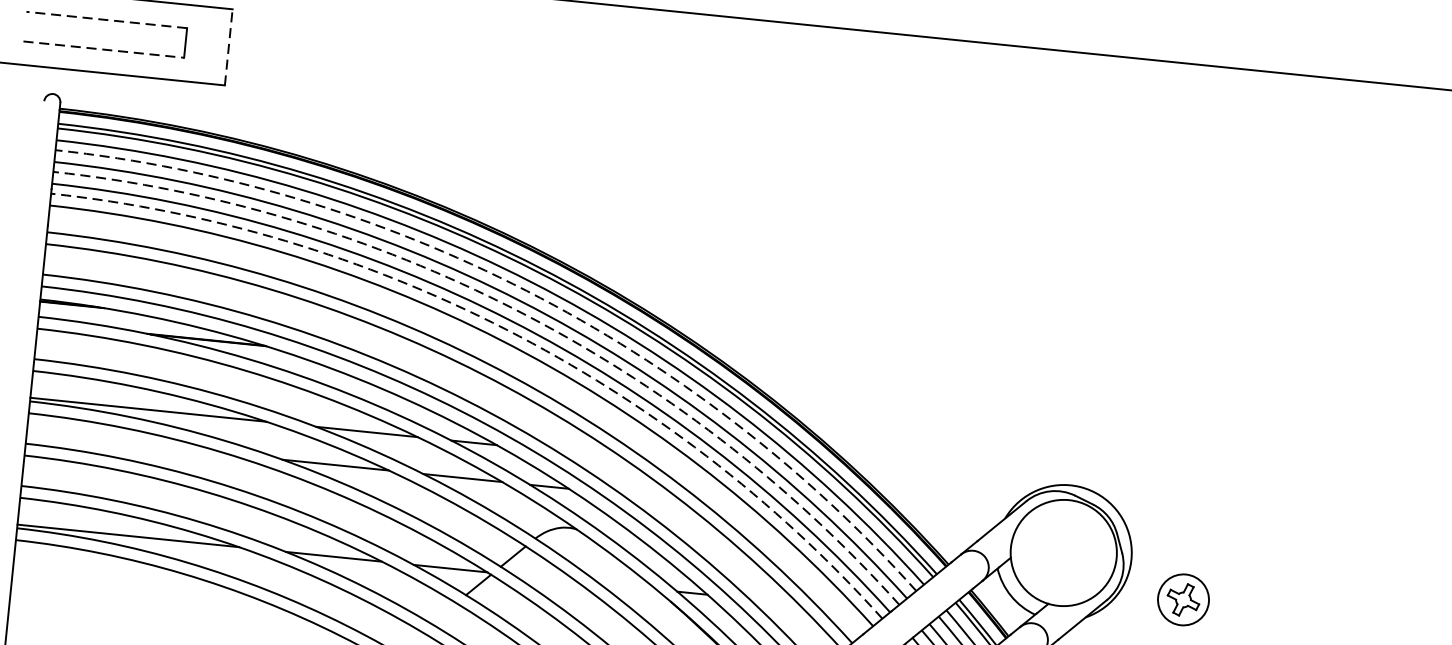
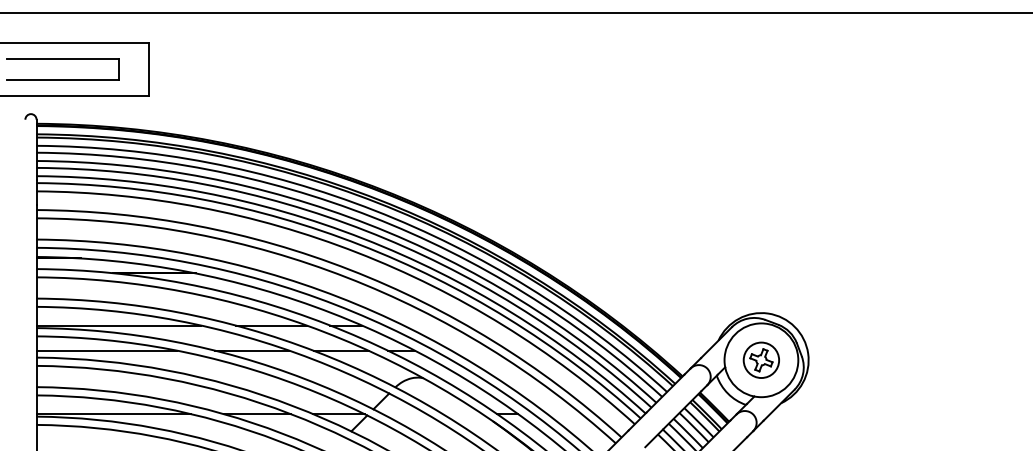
line: (106, 20) -> (62, 59), dashed -> solid
line: (229, 47) -> (149, 69), dashed -> solid
line: (104, 49) -> (63, 79), dashed -> solid
arc: (527, 290) -> (372, 216), dashed -> solid
arc: (516, 309) -> (366, 230), dashed -> solid
arc: (506, 328) -> (360, 244), dashed -> solid
line: (126, 443) -> (106, 350), added
part: (1182, 598) -> (760, 359), moved

